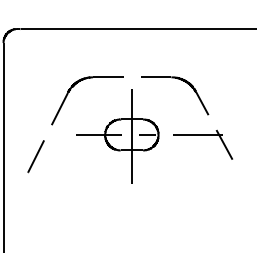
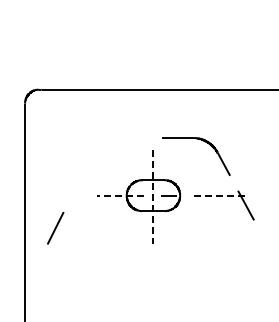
part: (70, 90) -> (92, 151), removed
line: (97, 134) -> (119, 195), solid -> dashed
line: (197, 134) -> (219, 195), solid -> dashed
line: (131, 136) -> (153, 197), solid -> dashed
line: (35, 156) -> (55, 228), moved

